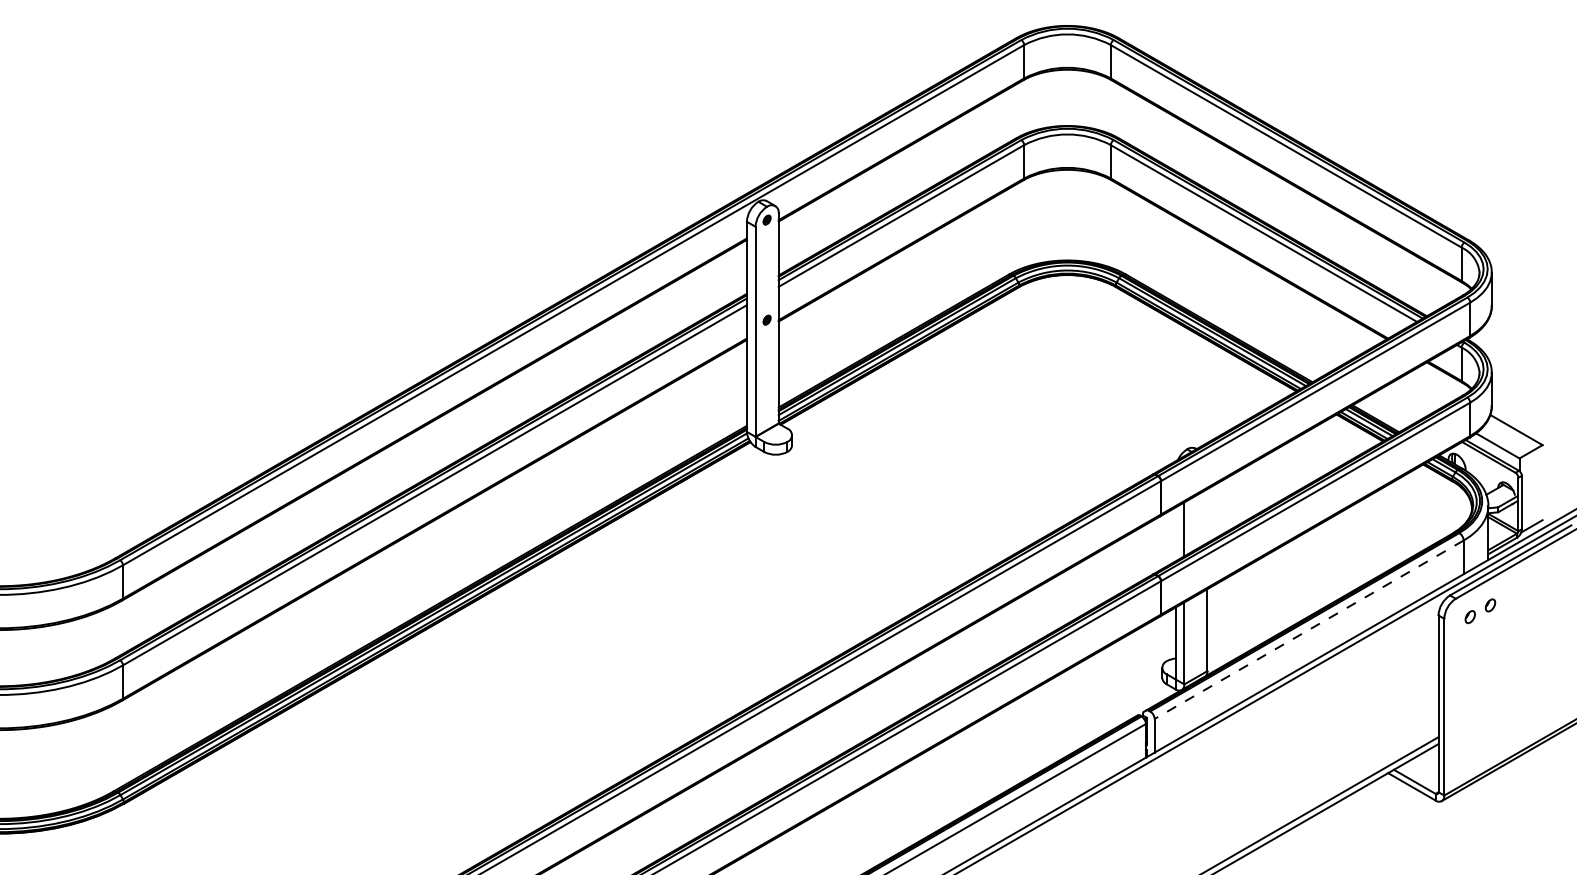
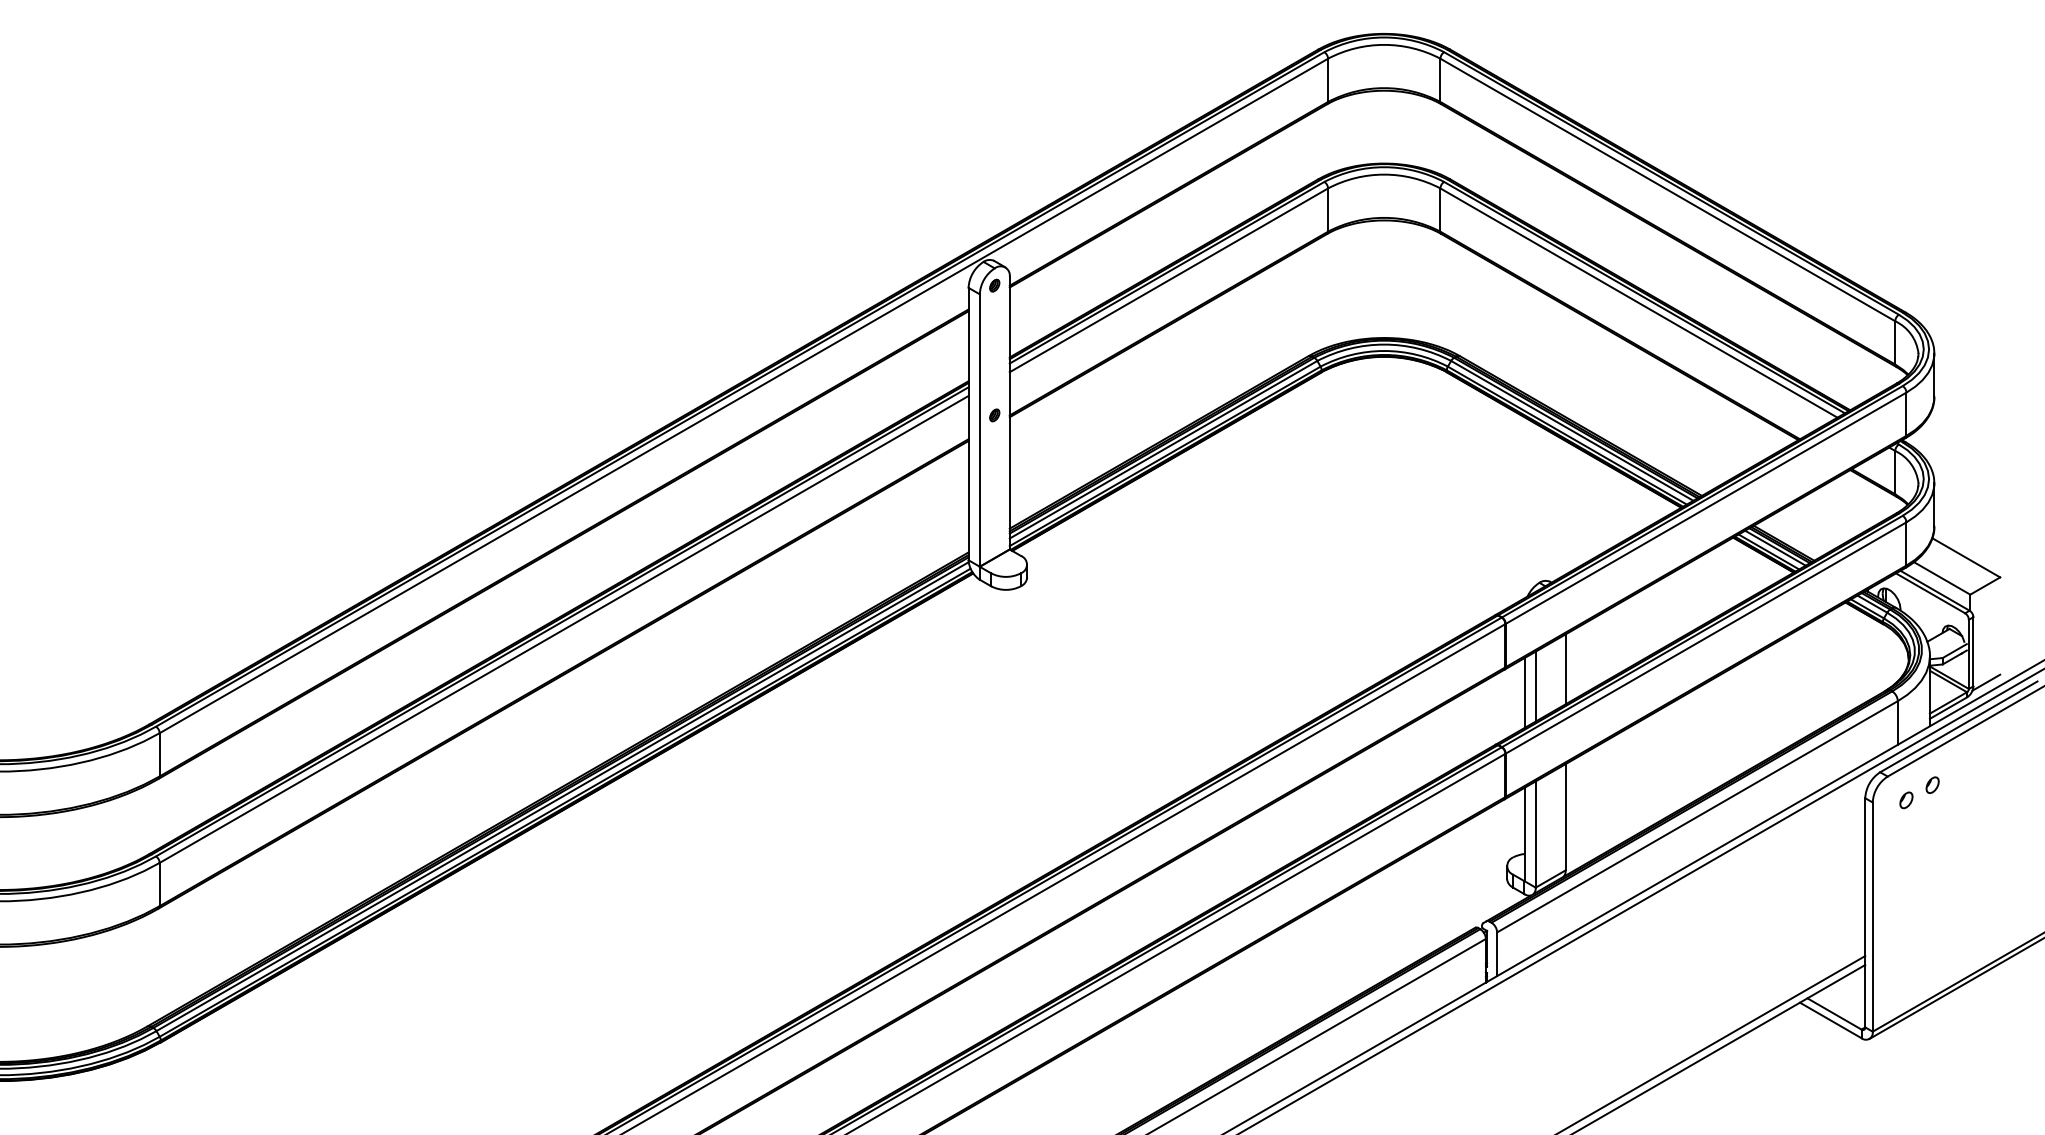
line: (1207, 516) -> (1565, 669), added
line: (1175, 534) -> (1524, 693), added
line: (1309, 630) -> (1697, 817), dashed -> solid

